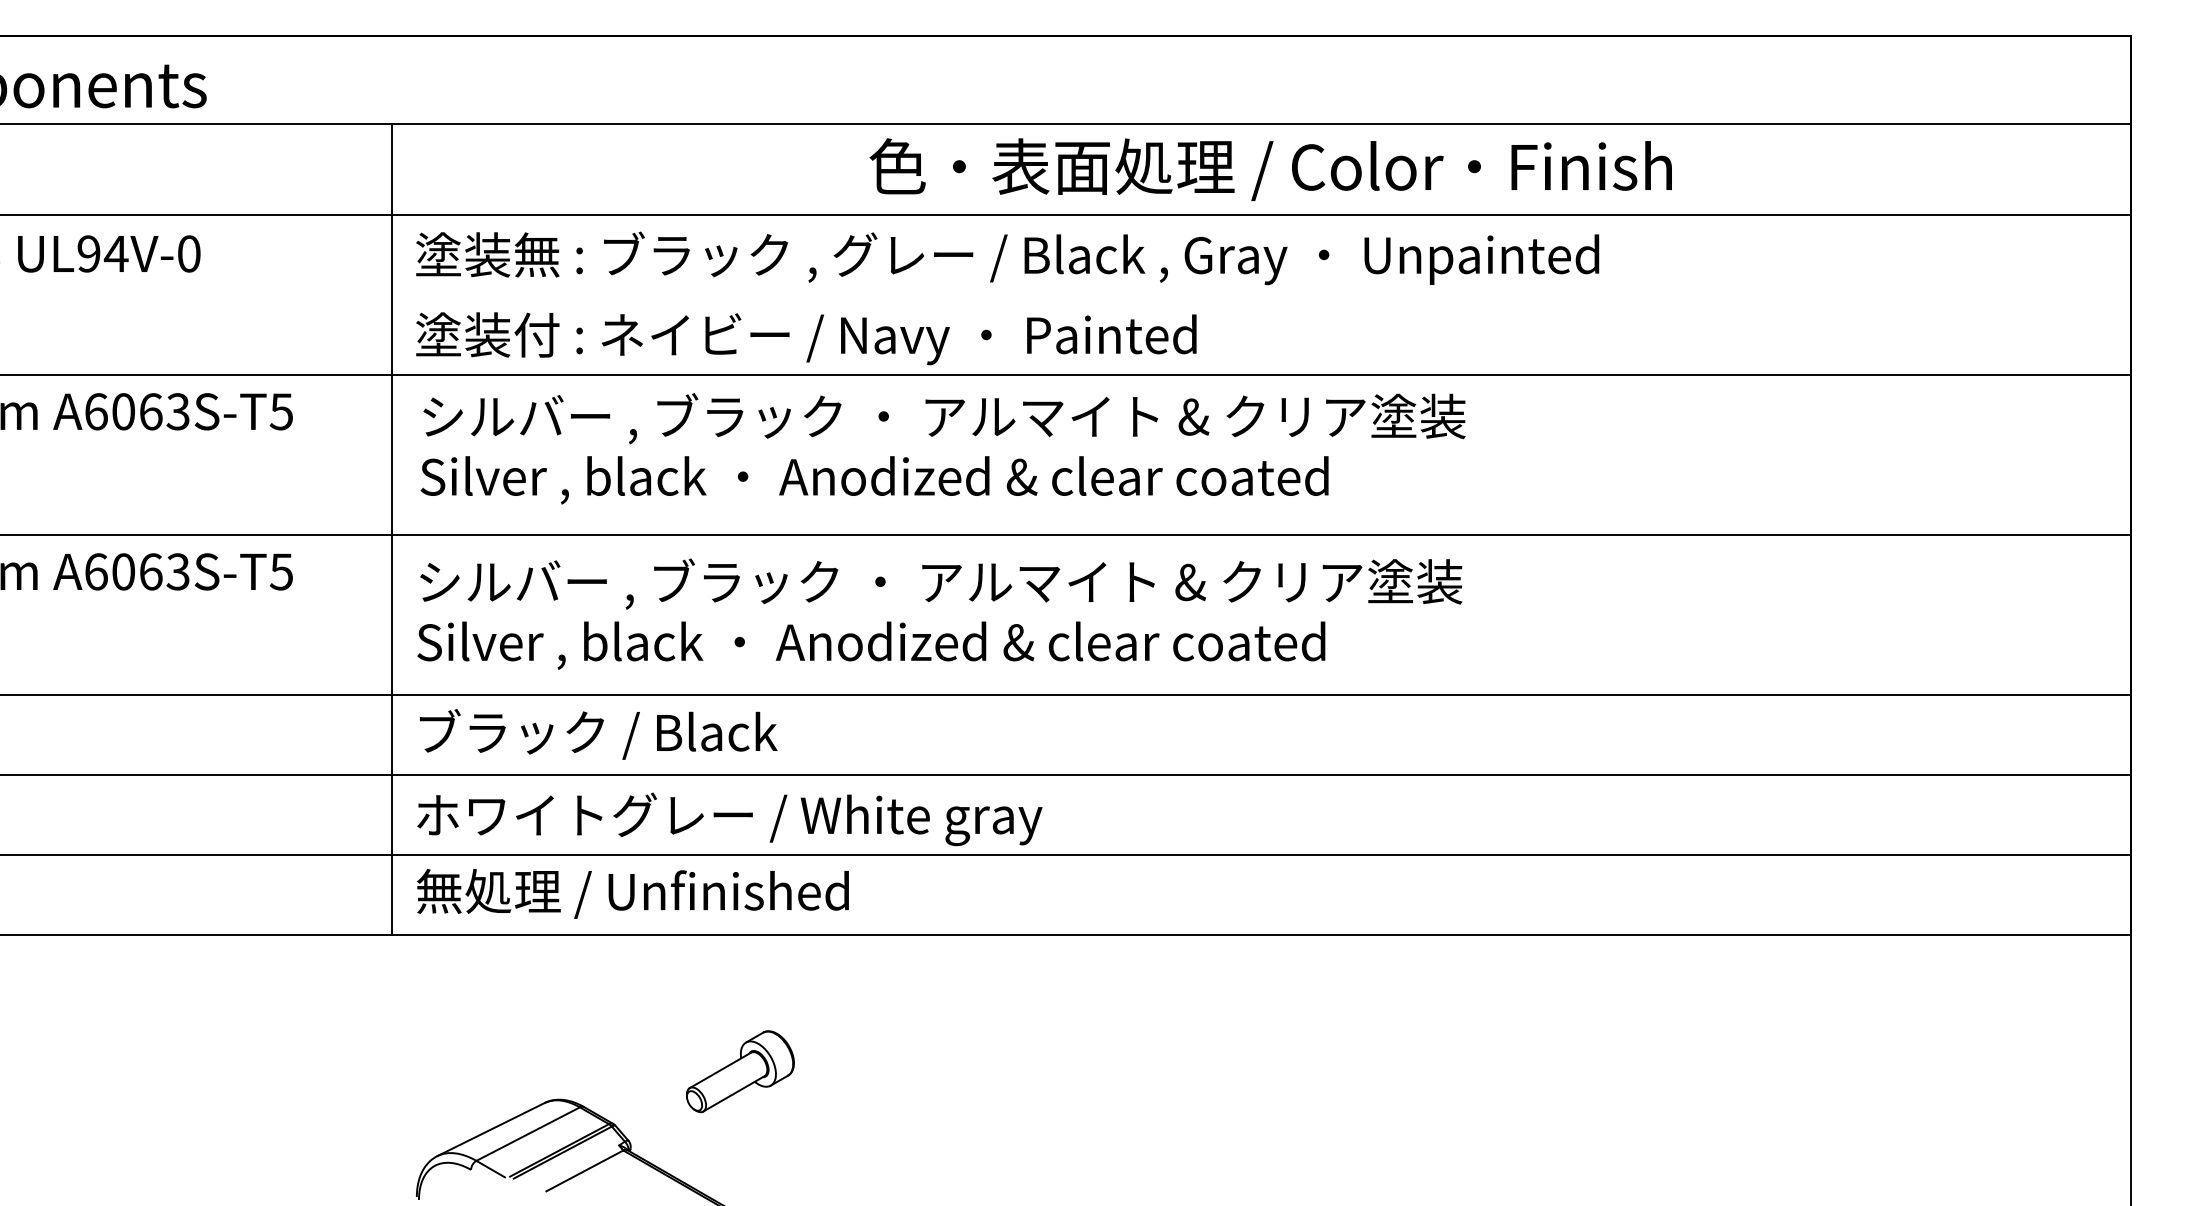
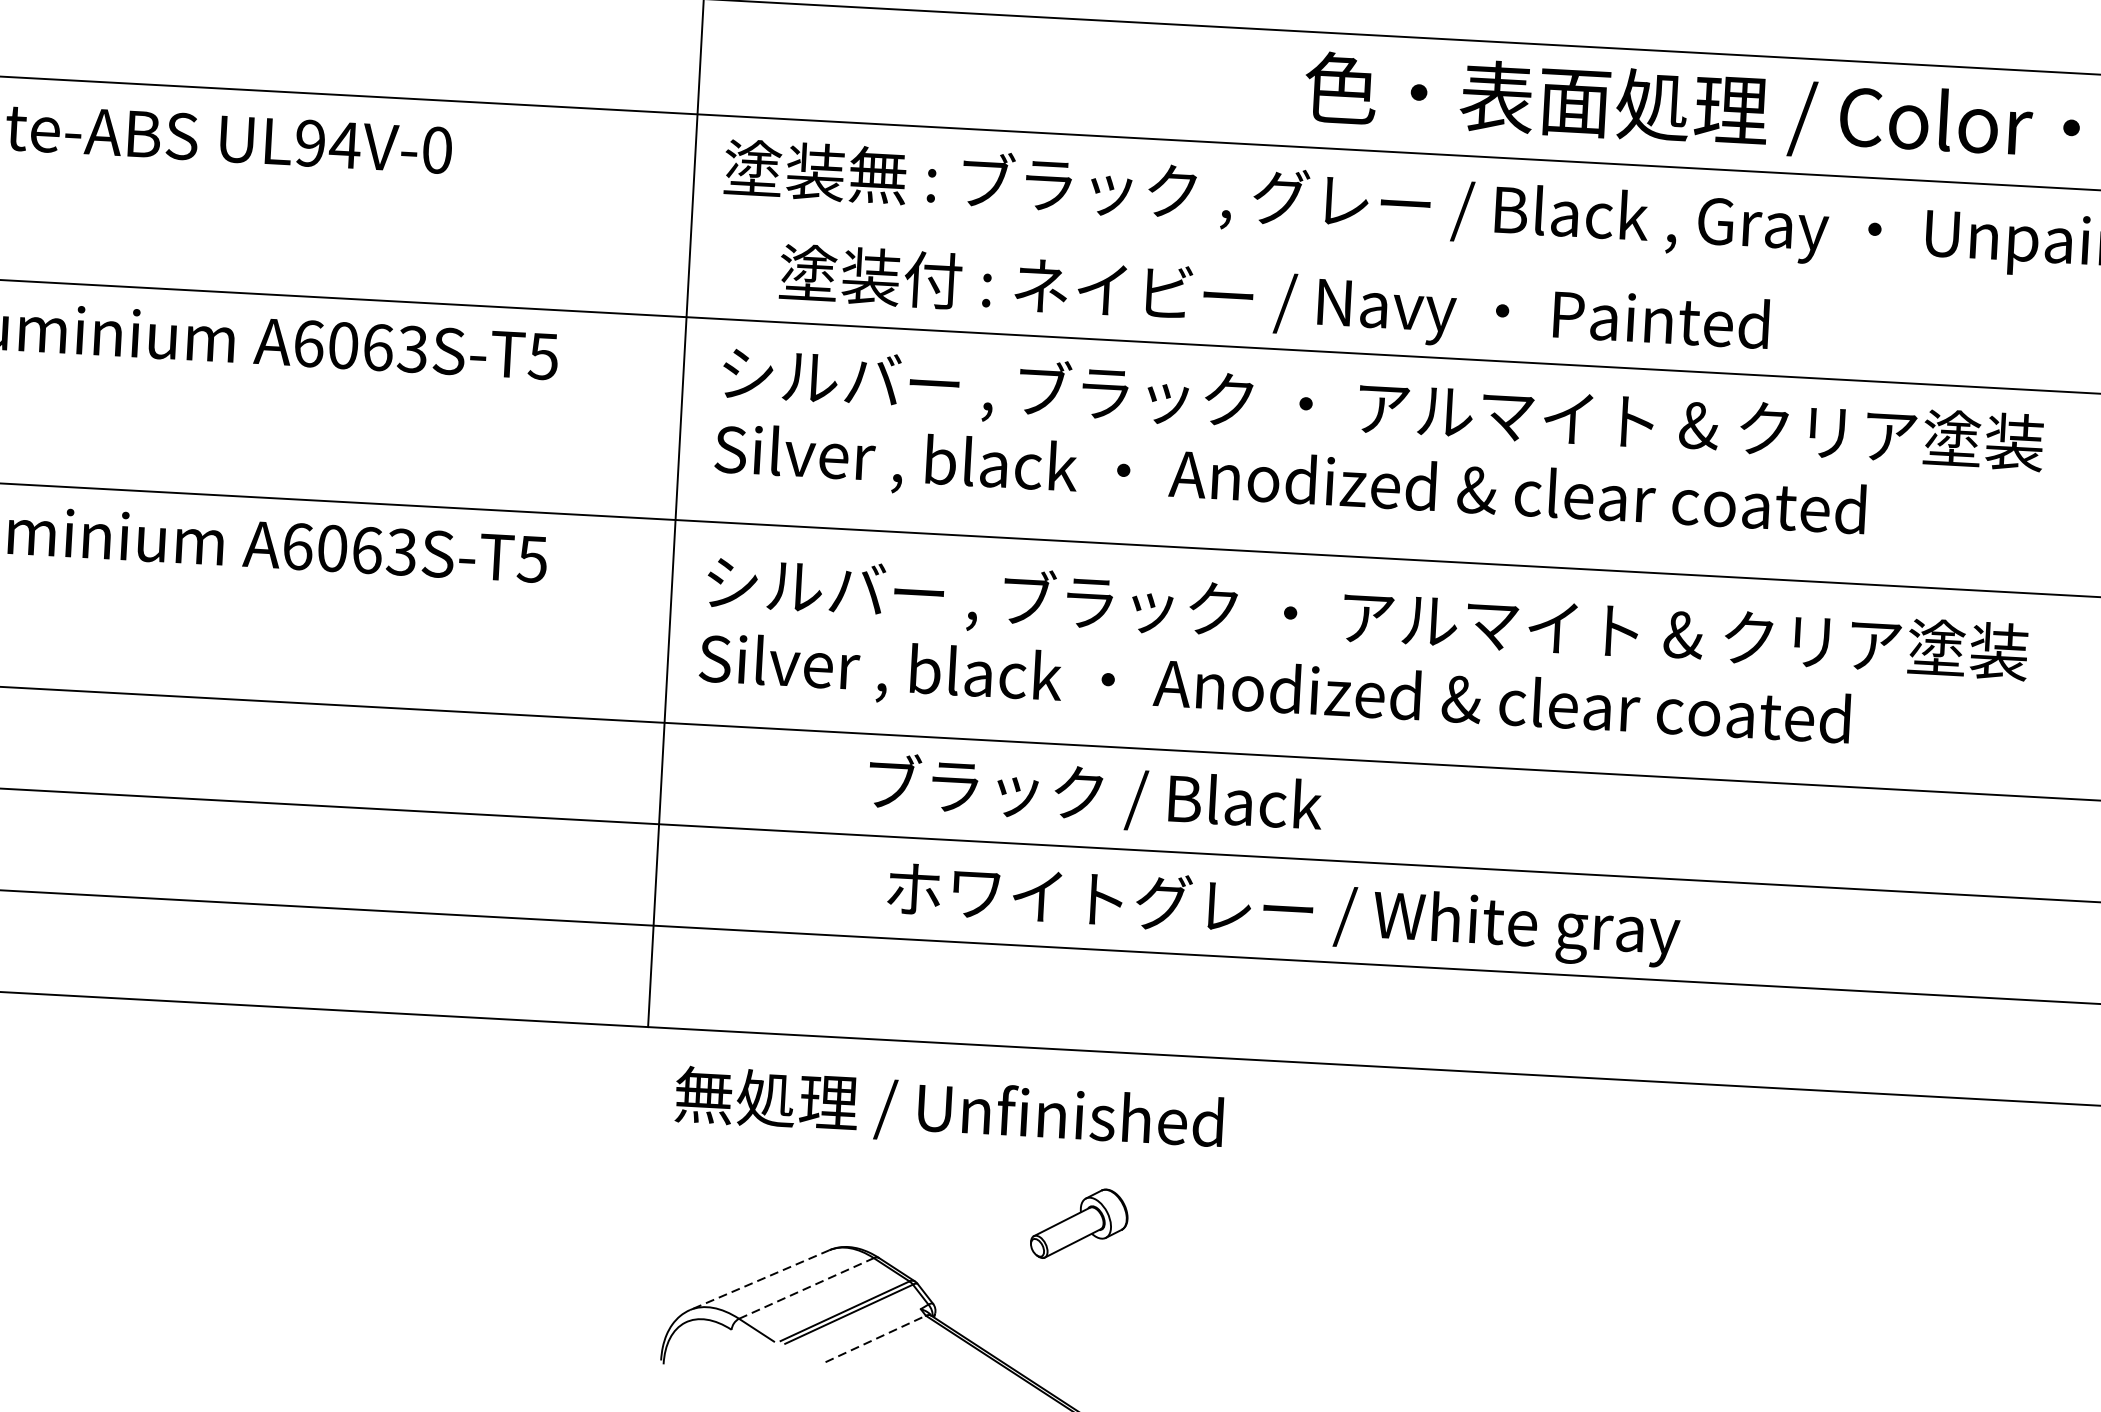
text: (806, 338) -> (1274, 303), moved
text: (598, 734) -> (1095, 796), moved
text: (729, 819) -> (1283, 914), moved
text: (632, 893) -> (948, 1111), moved
part: (740, 1071) -> (1079, 1223), size x0.7
line: (491, 1129) -> (760, 1280), solid -> dashed
line: (528, 1133) -> (806, 1287), solid -> dashed
line: (584, 1170) -> (875, 1338), solid -> dashed

